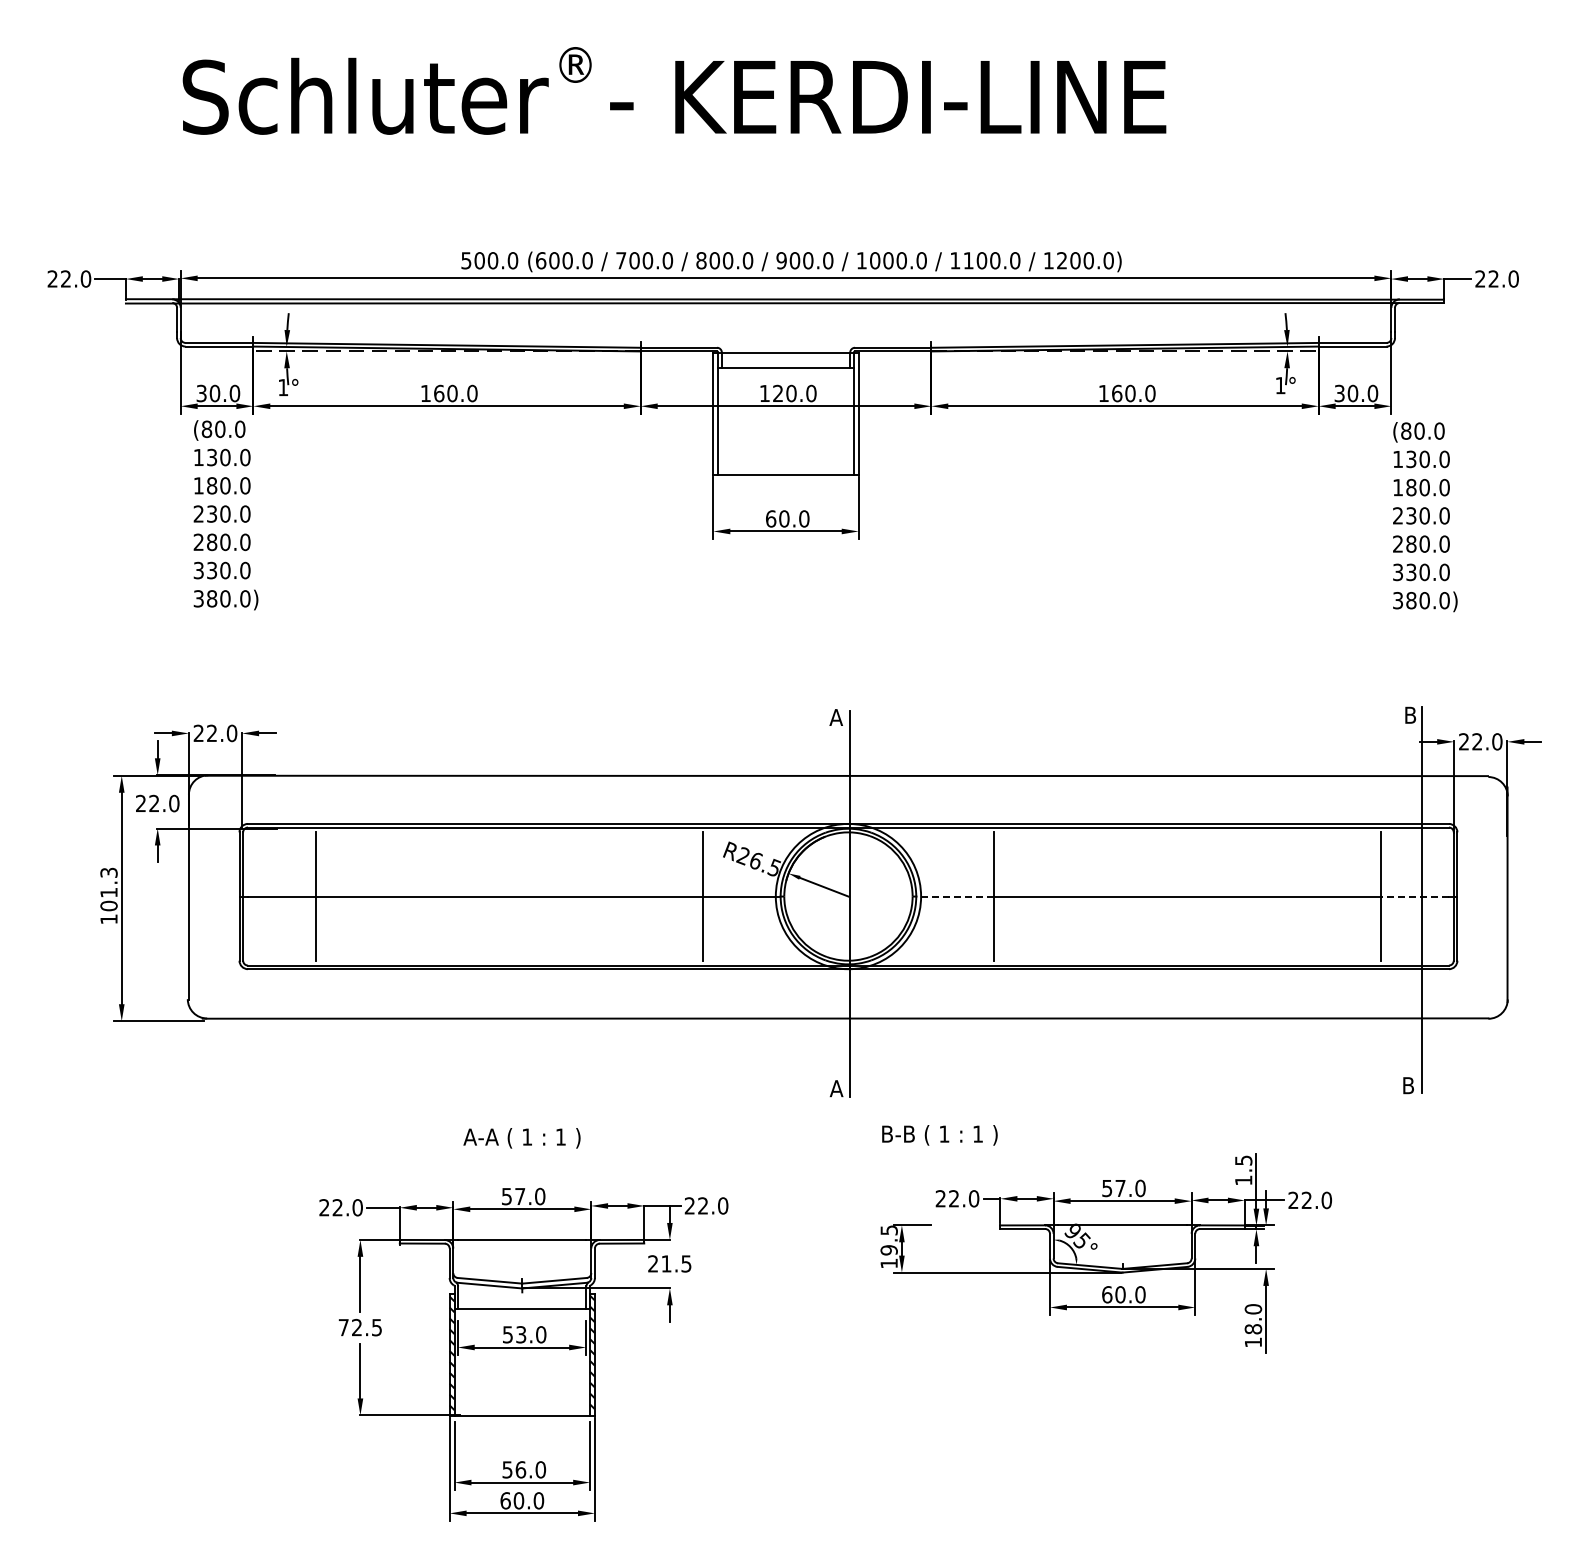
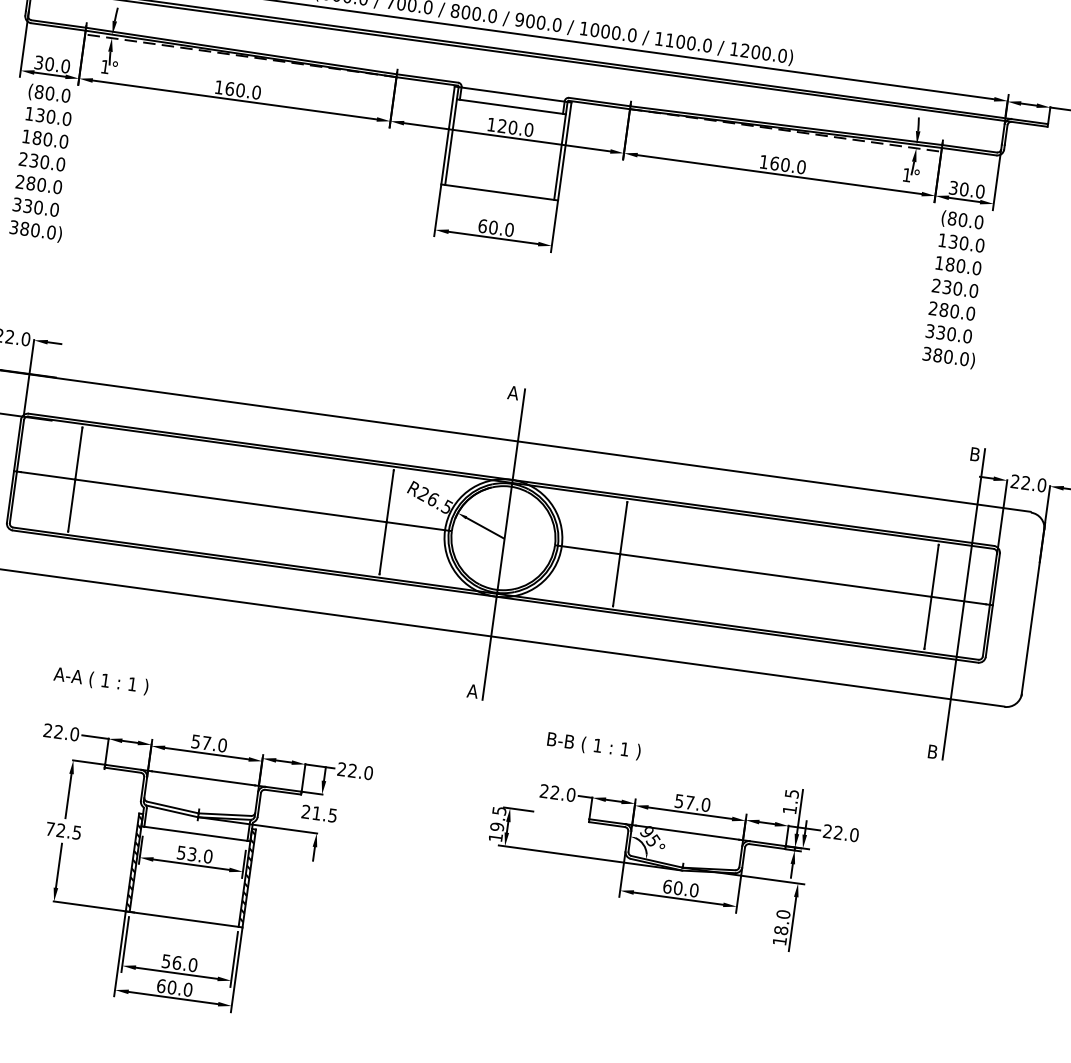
text: (1425, 517) -> (958, 290), moved
line: (955, 896) -> (589, 549), dashed -> solid
line: (1415, 896) -> (959, 600), dashed -> solid
text: (939, 1135) -> (593, 746), moved
text: (521, 1138) -> (100, 681), moved

